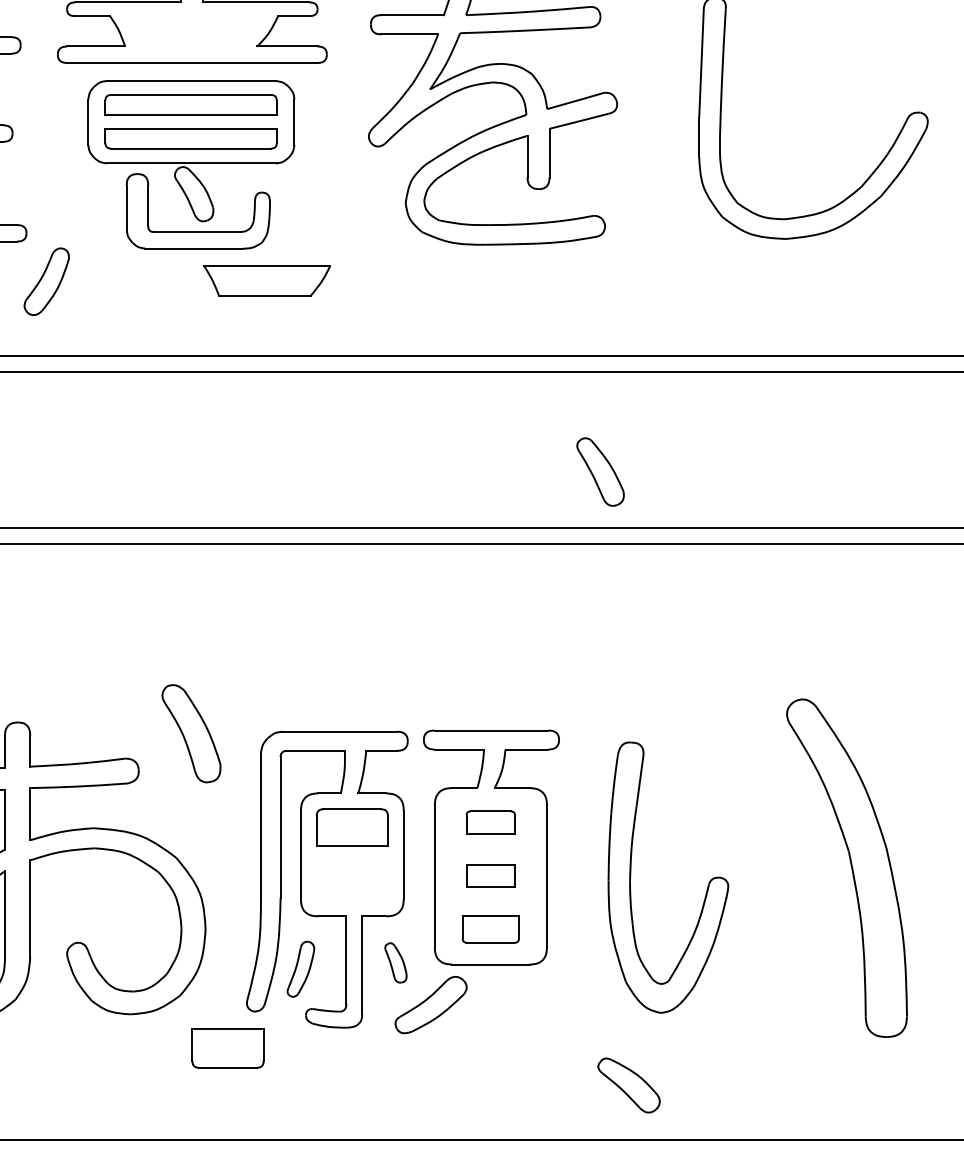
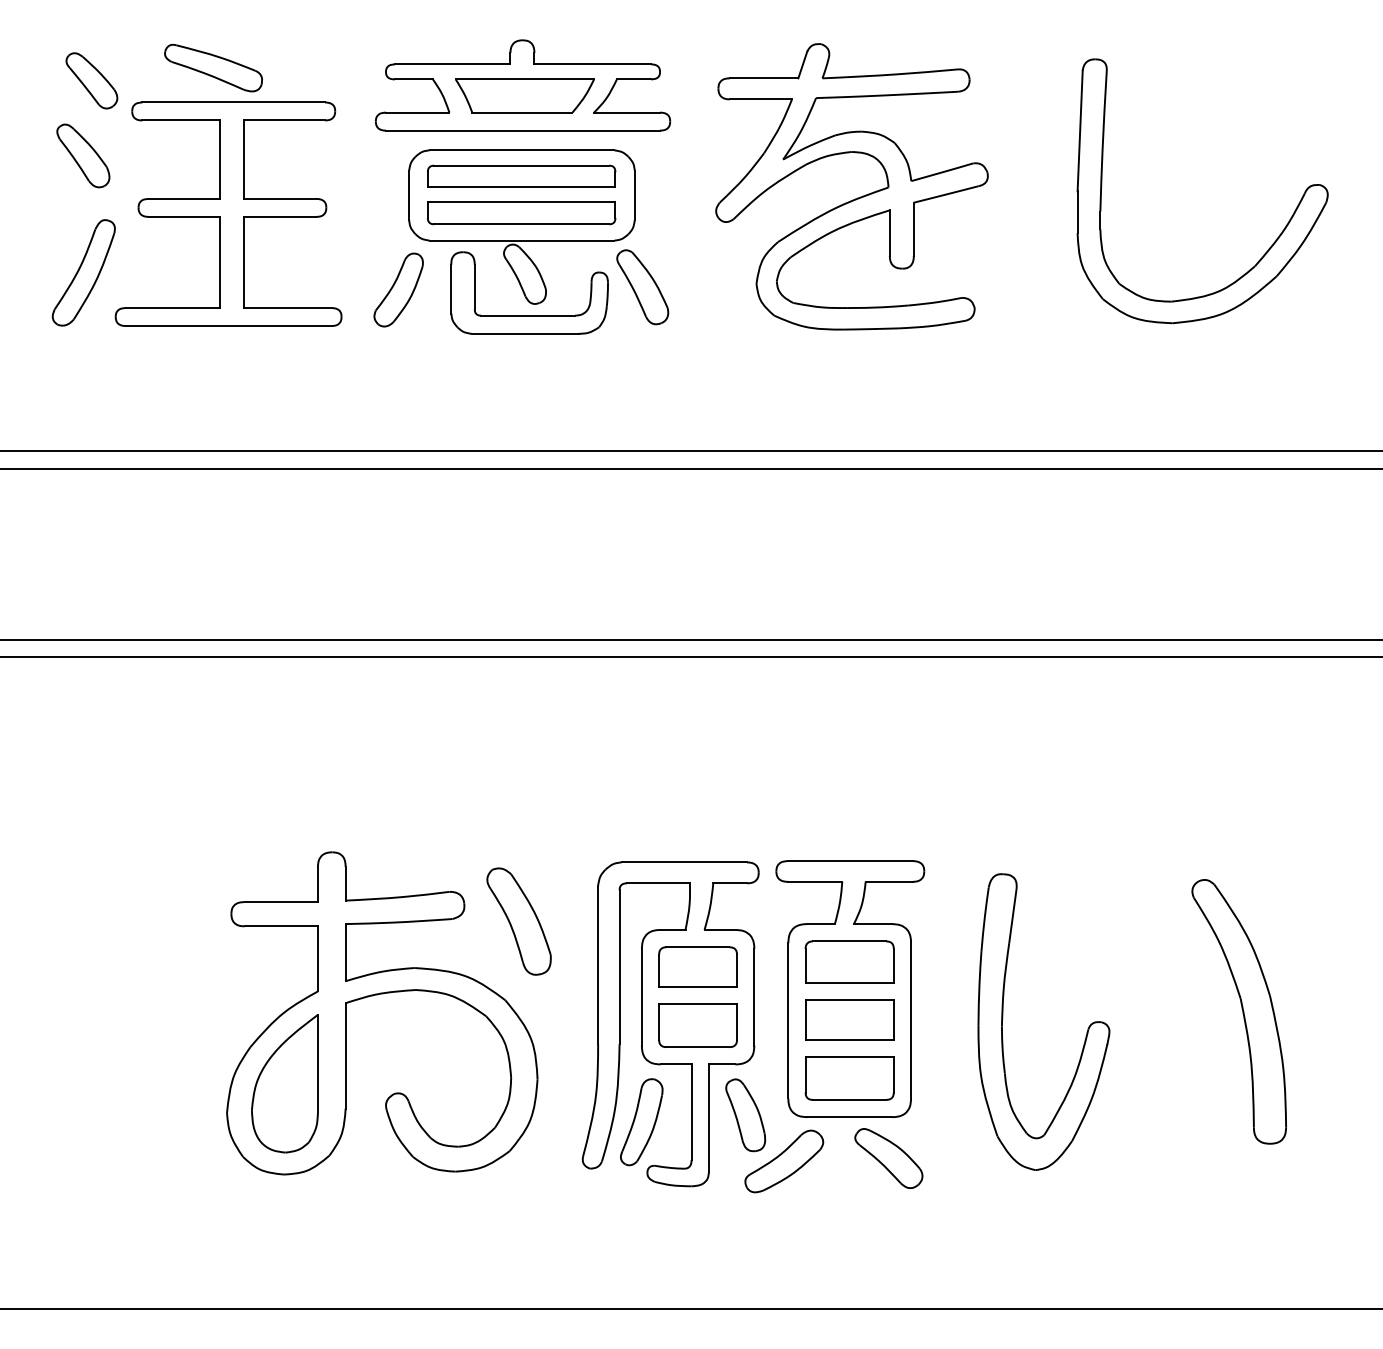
part: (266, 280) -> (524, 95), moved
part: (46, 281) -> (398, 289), moved
part: (600, 472) -> (642, 287), moved
part: (190, 733) -> (518, 921), moved
part: (490, 822) -> (849, 961), size x1.67
part: (846, 867) -> (1238, 1011), size x0.71
part: (490, 875) -> (849, 1019), size x1.67
part: (490, 929) -> (849, 1078), size x1.43
part: (395, 963) -> (745, 1115), size x1.67
part: (300, 969) -> (641, 1122), size x1.43
part: (227, 1048) -> (697, 1025), moved
part: (628, 1085) -> (888, 1158), moved

